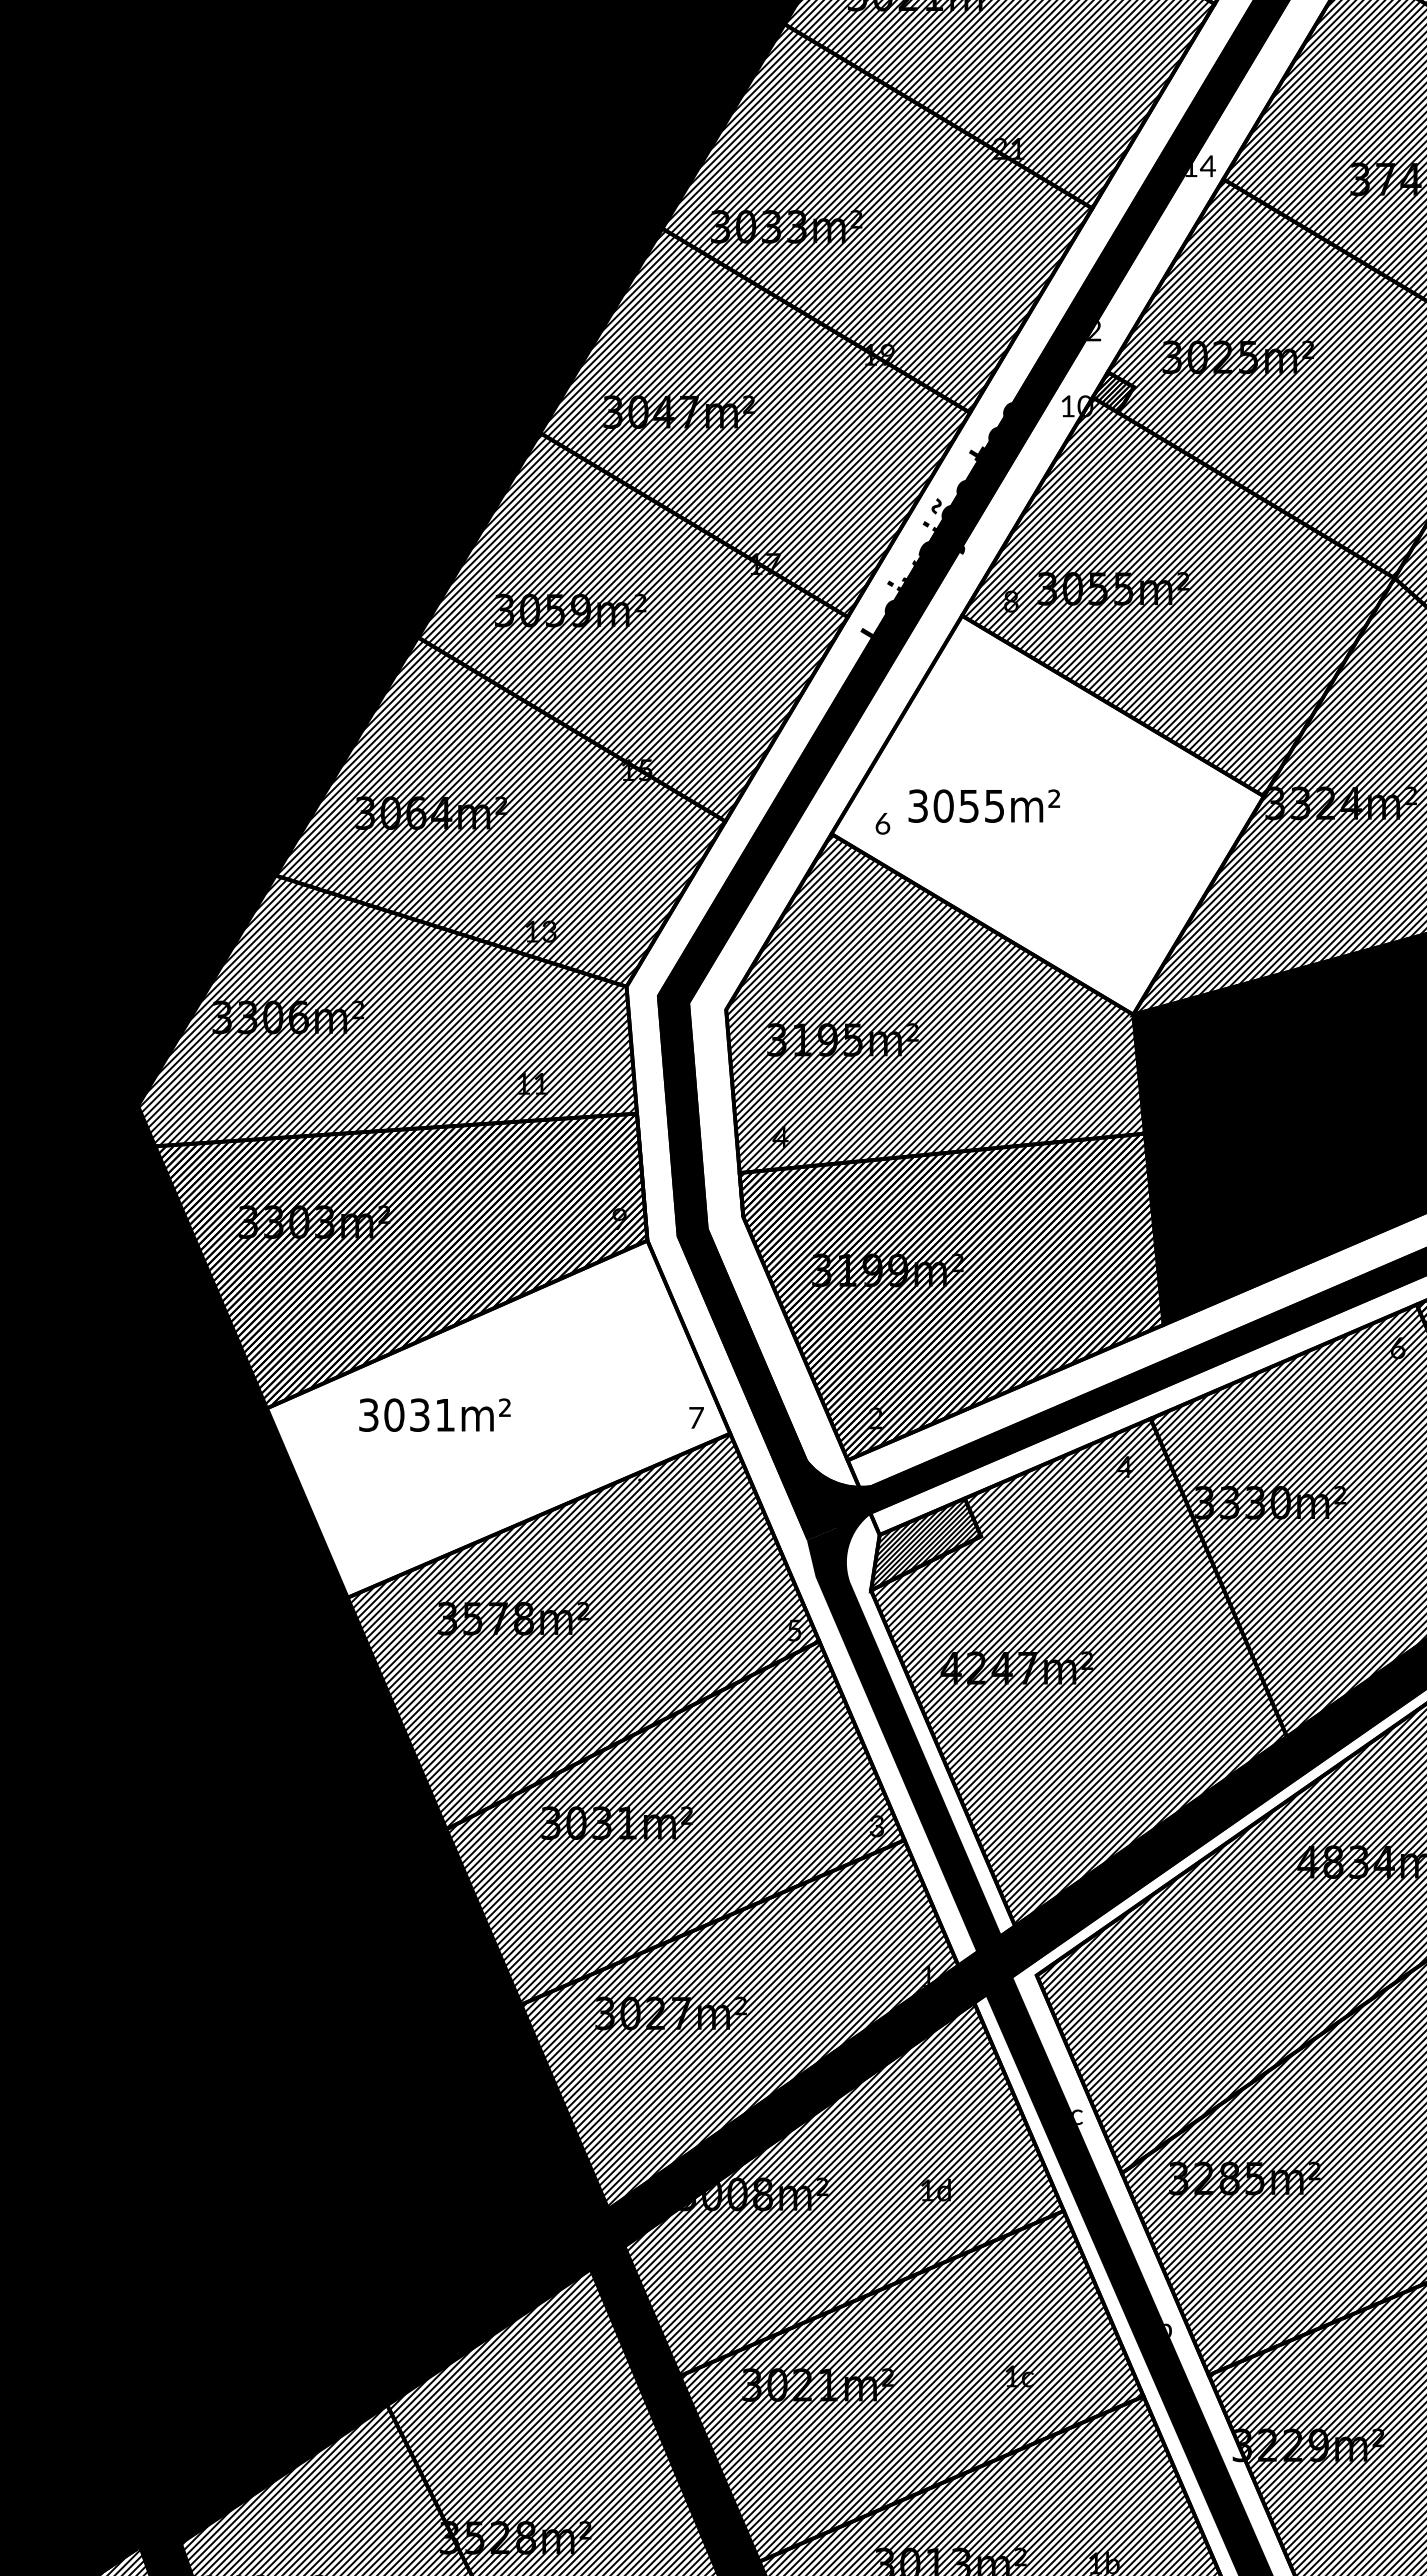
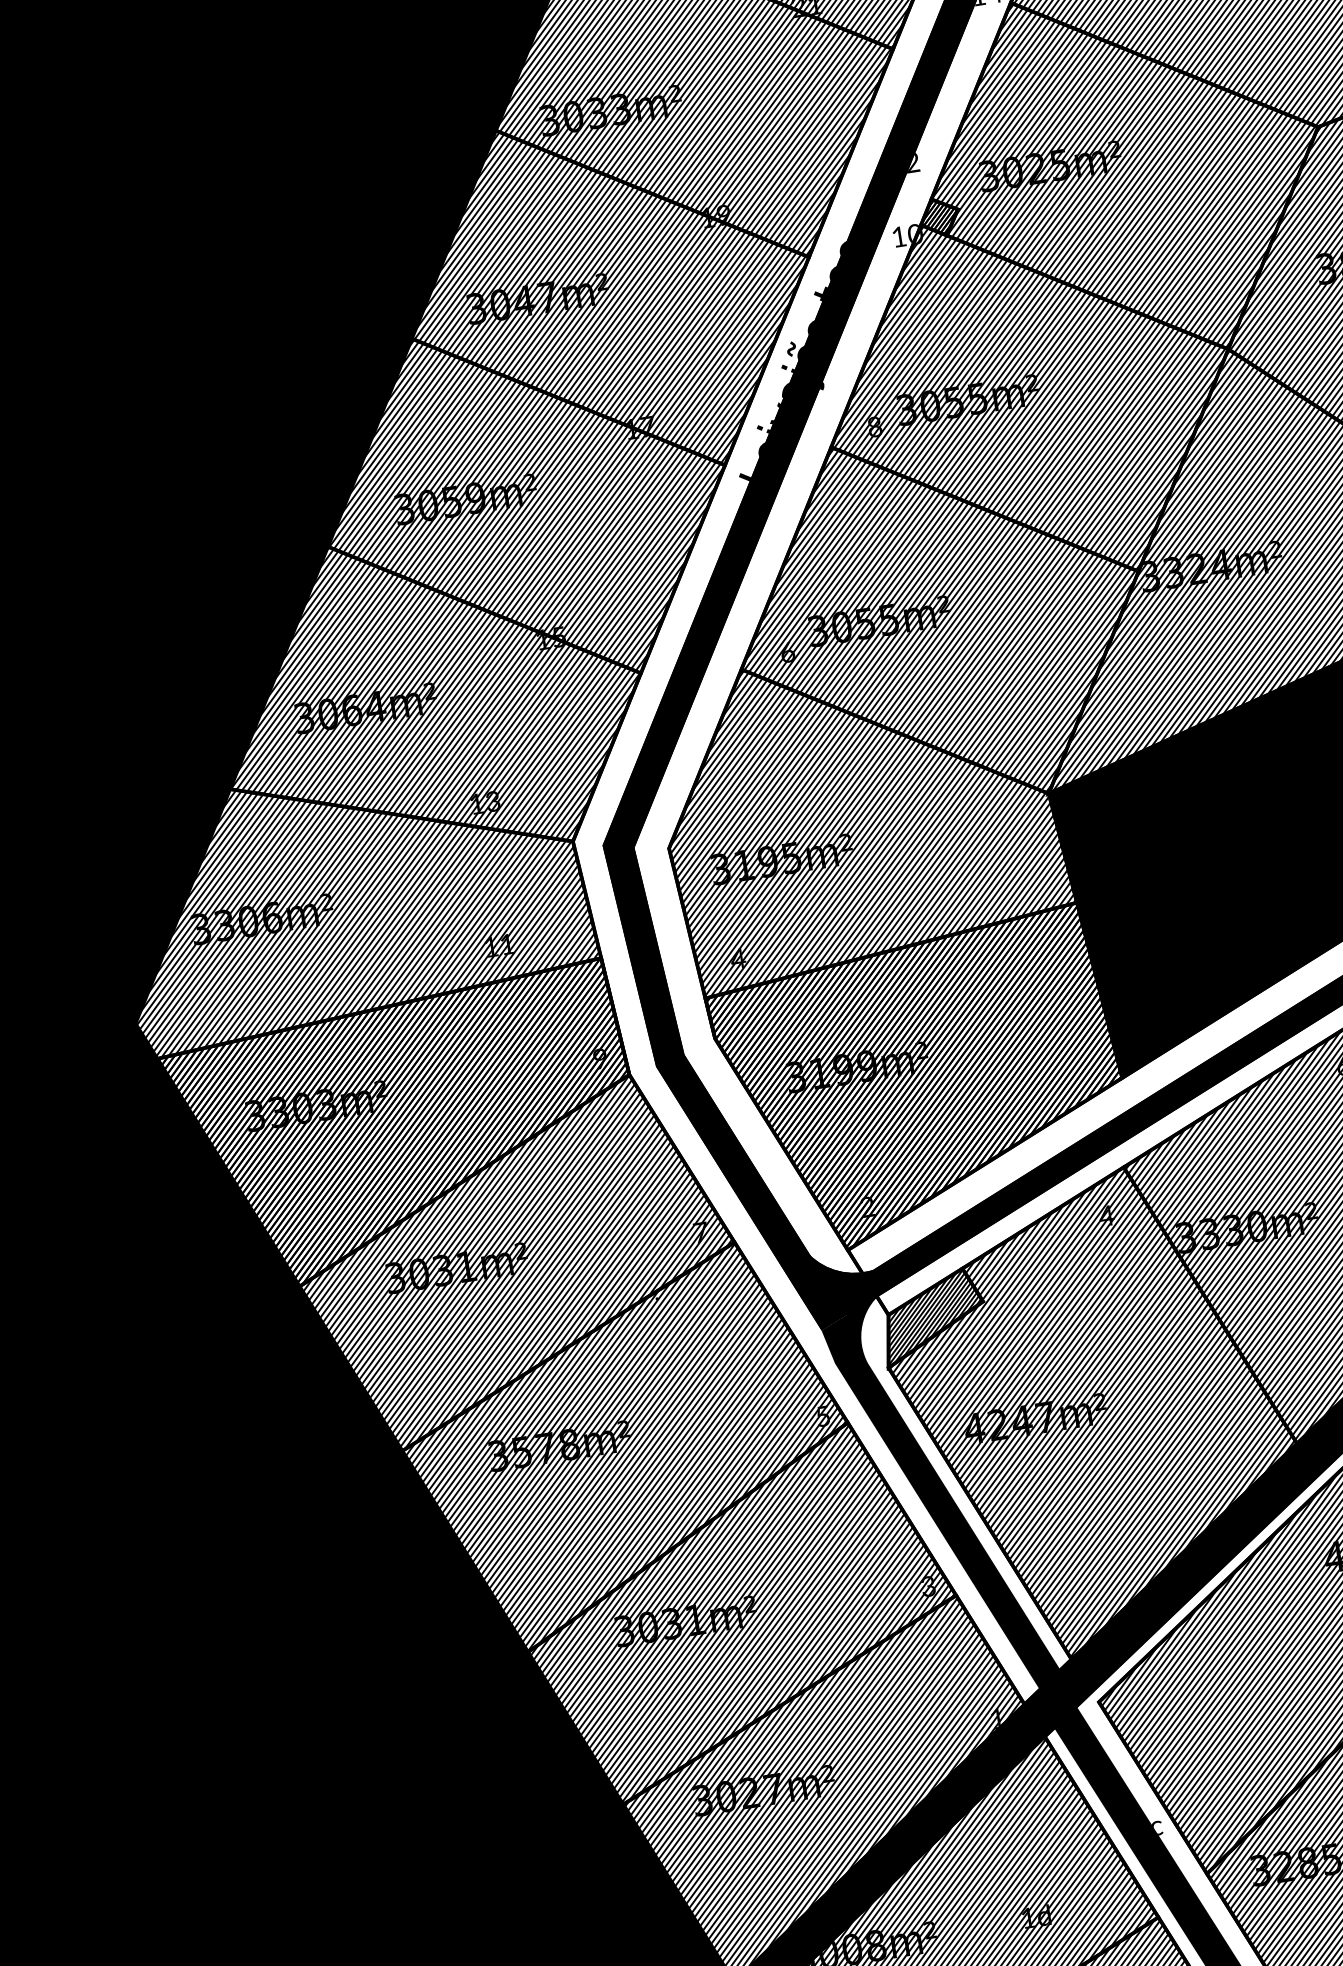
hatch: (1047, 815) -> (939, 620), added
hatch: (488, 1422) -> (507, 1267), added

